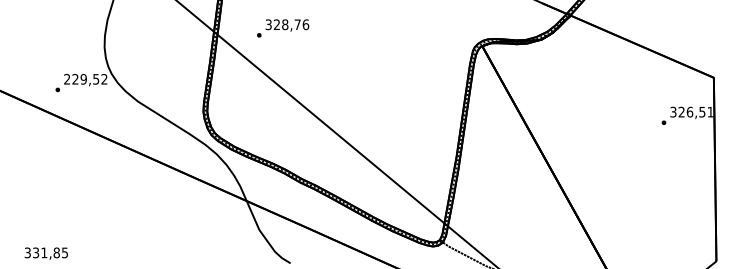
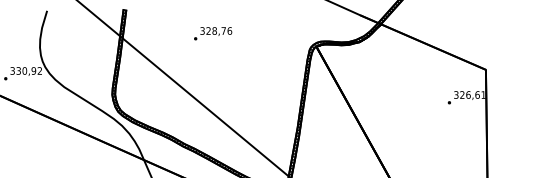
text: (283, 28) -> (213, 33), moved
text: (81, 79) -> (23, 71), 229,52 -> 330,92
text: (702, 111) -> (477, 94), 326,51 -> 326,61

